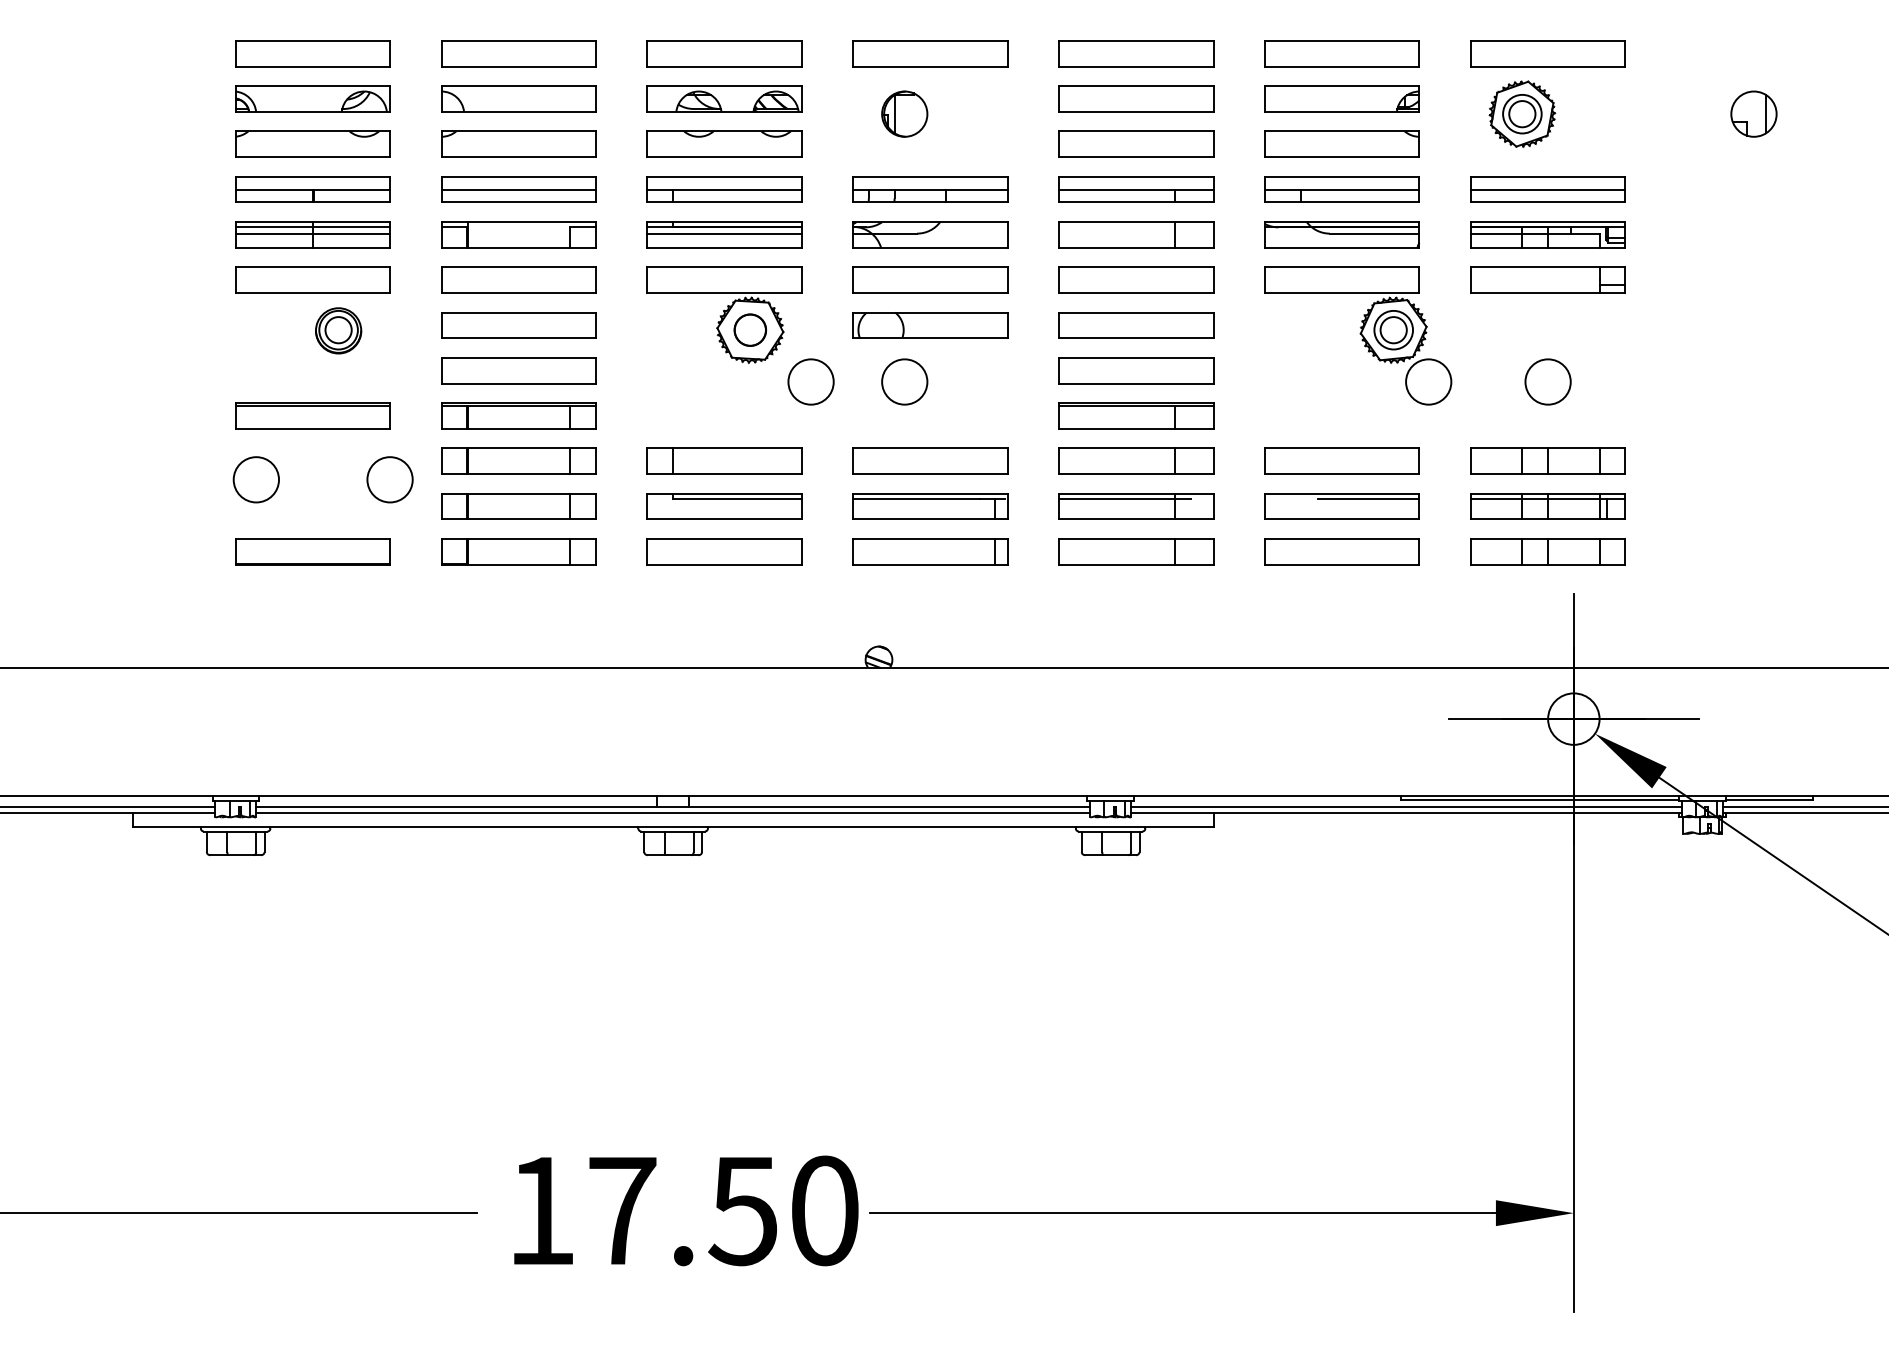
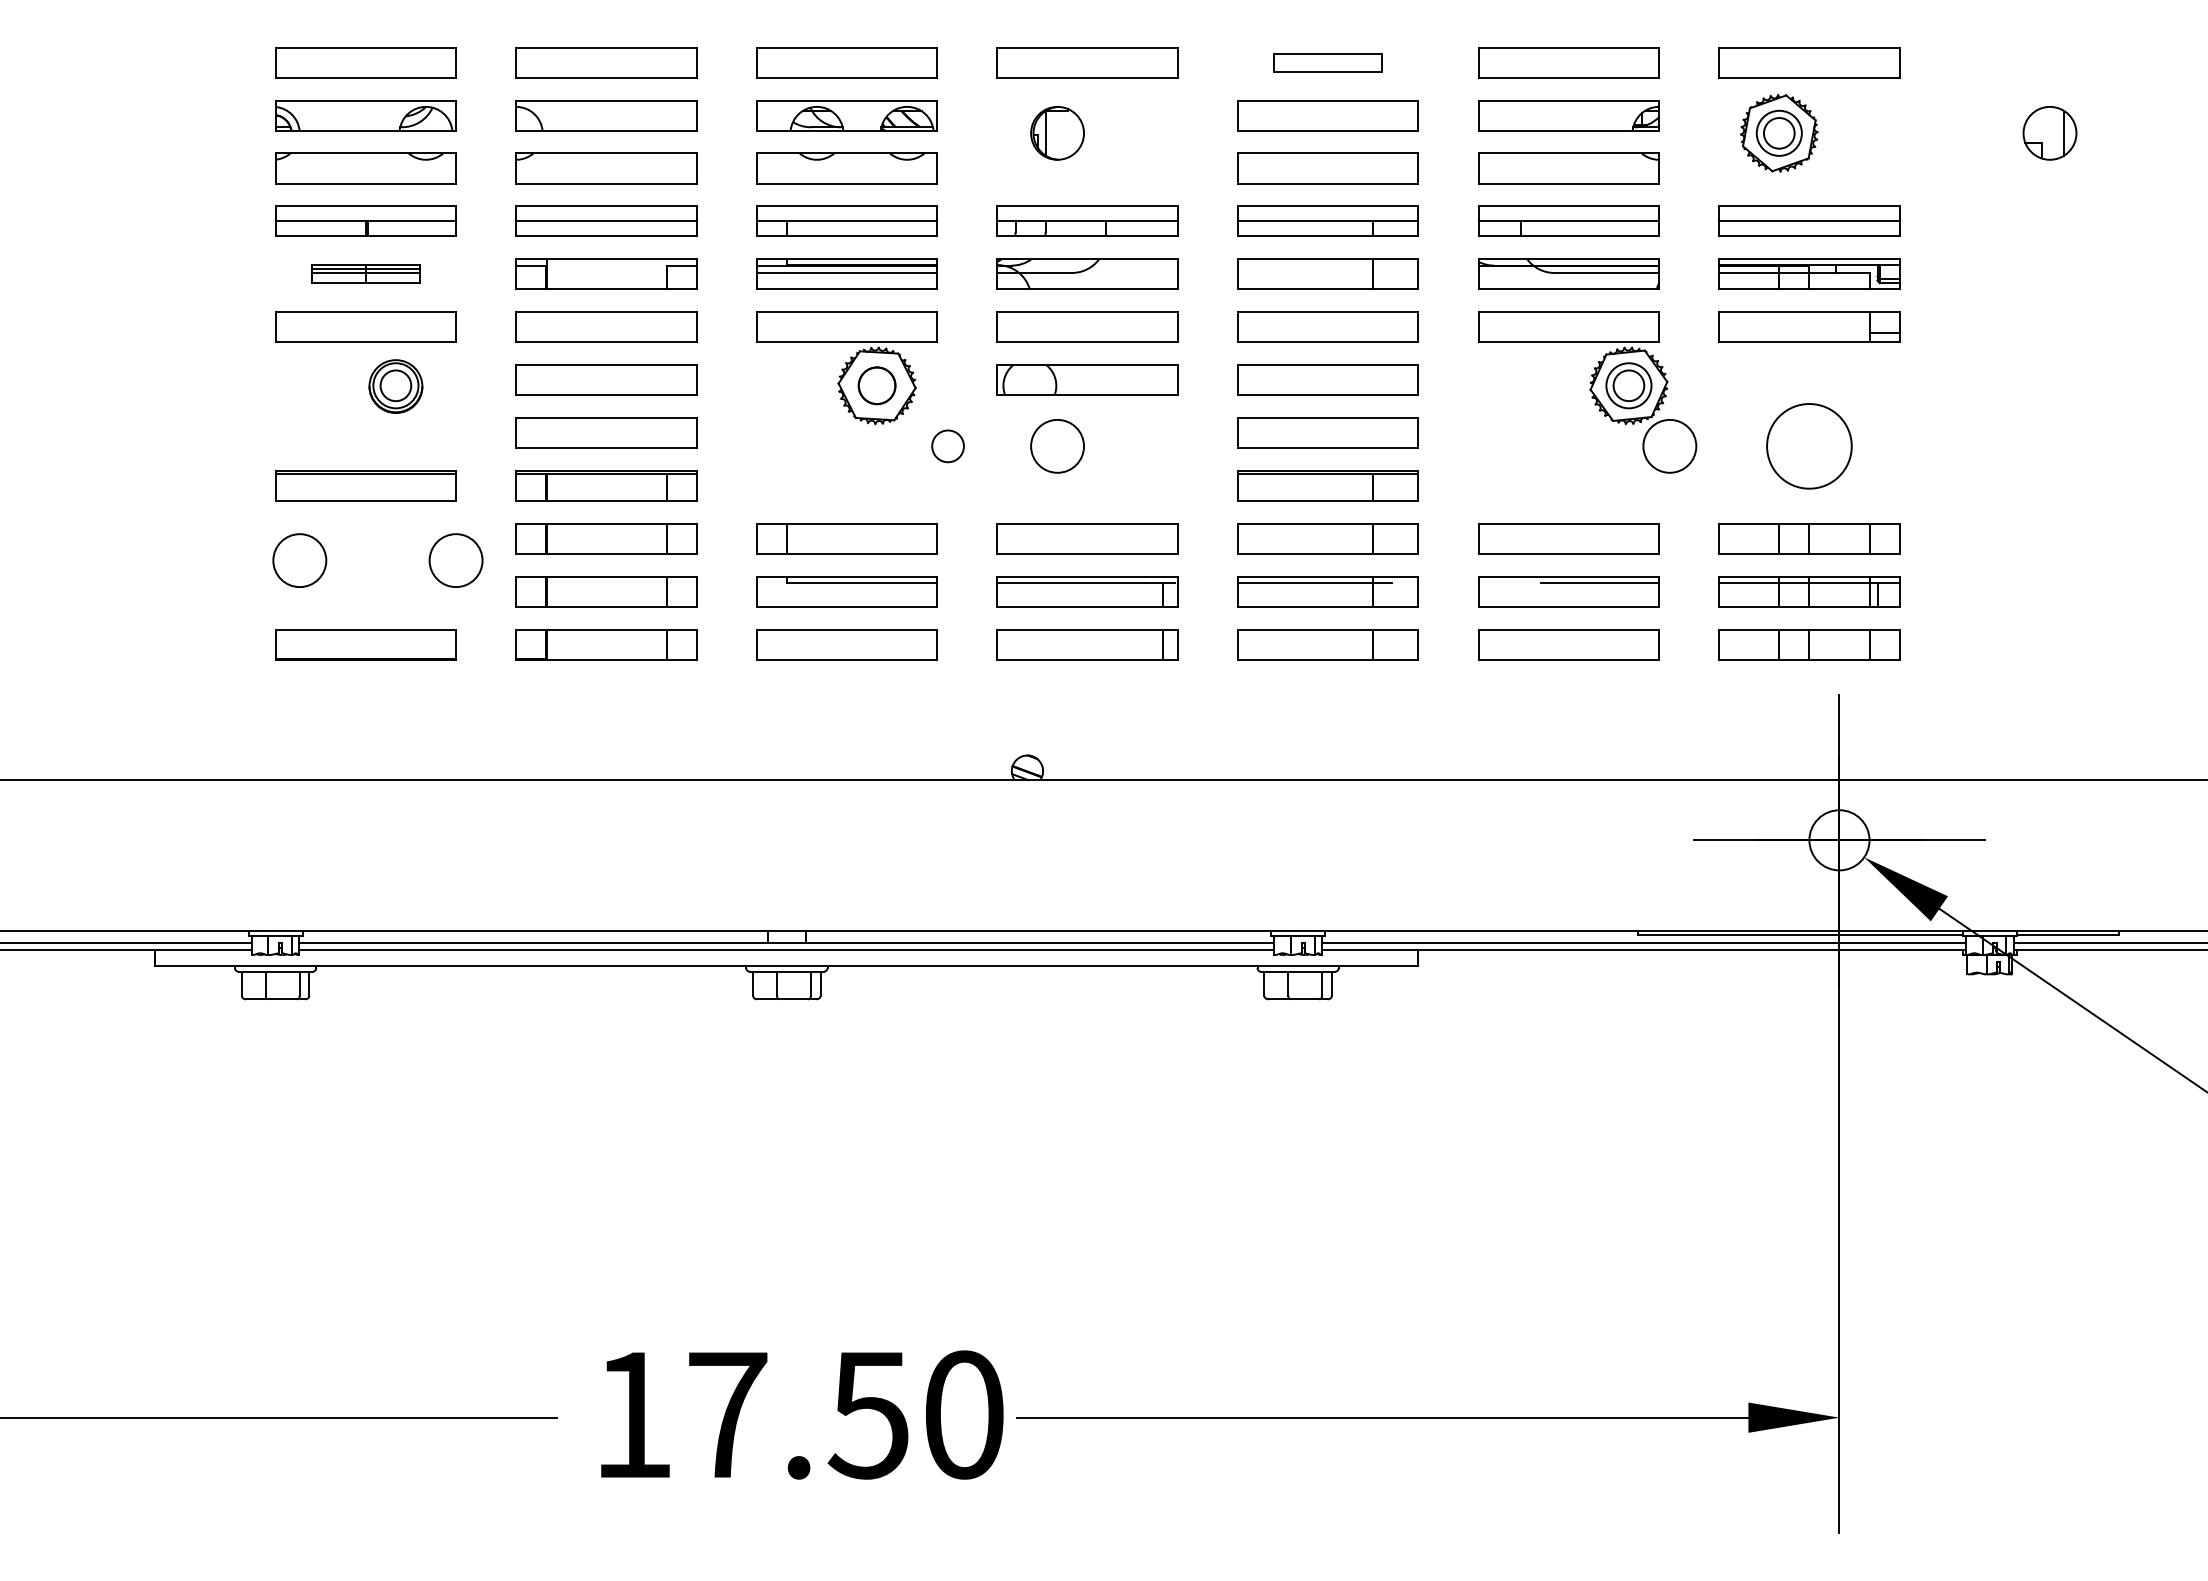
part: (1135, 53) -> (1327, 62), size x0.6
part: (312, 234) -> (365, 273), size x0.6
circle: (810, 381) -> (947, 445), size x0.6
circle: (1547, 381) -> (1808, 445), size x1.6

